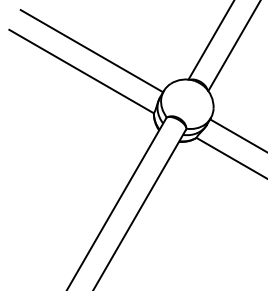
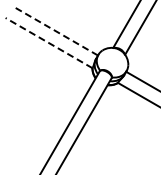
line: (90, 50) -> (54, 30), solid -> dashed
line: (80, 70) -> (48, 42), solid -> dashed

